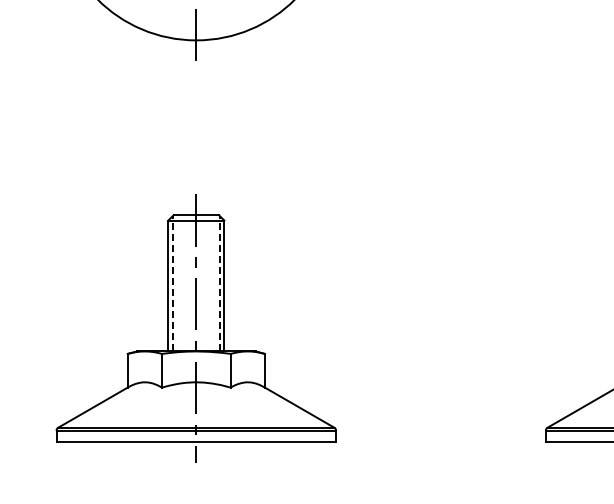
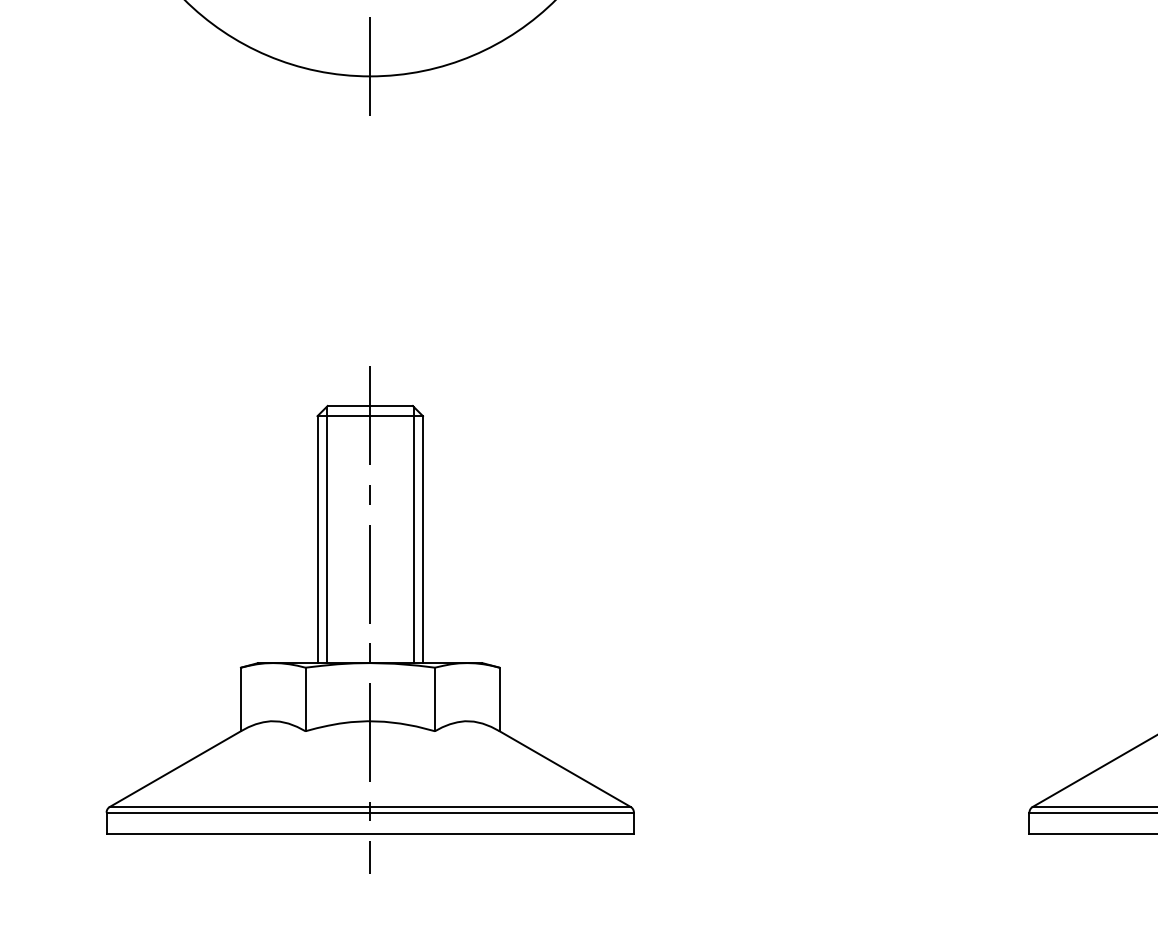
line: (173, 283) -> (327, 534), dashed -> solid
line: (219, 283) -> (413, 534), dashed -> solid

